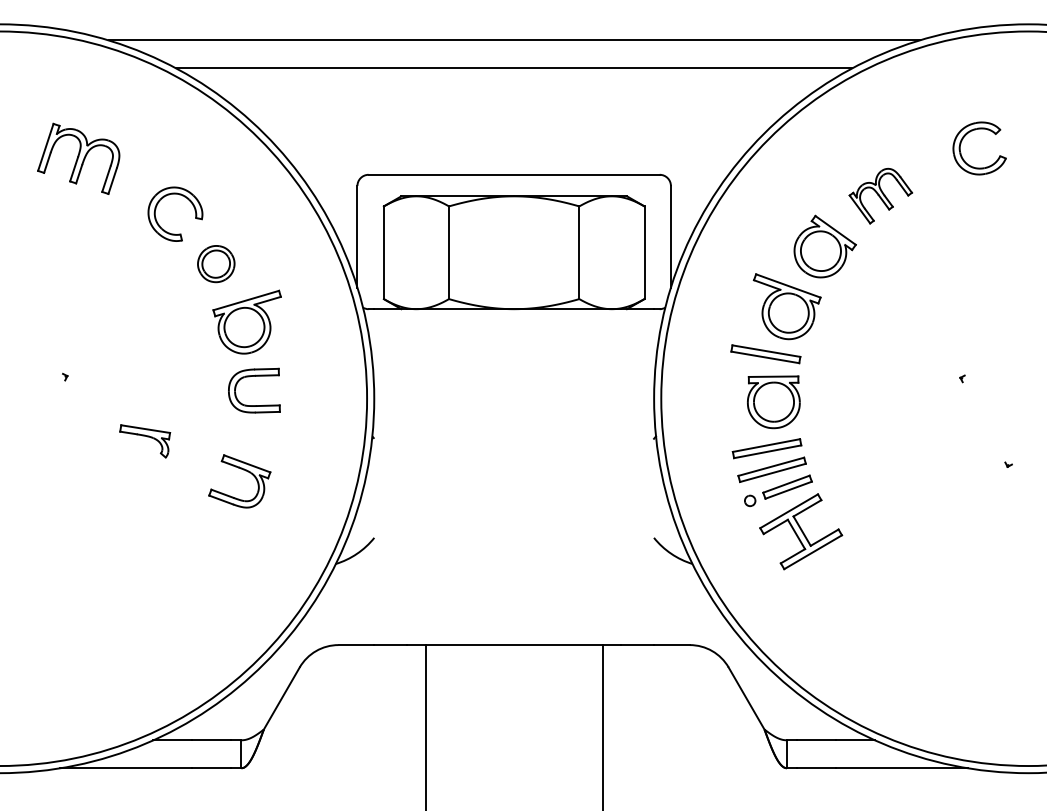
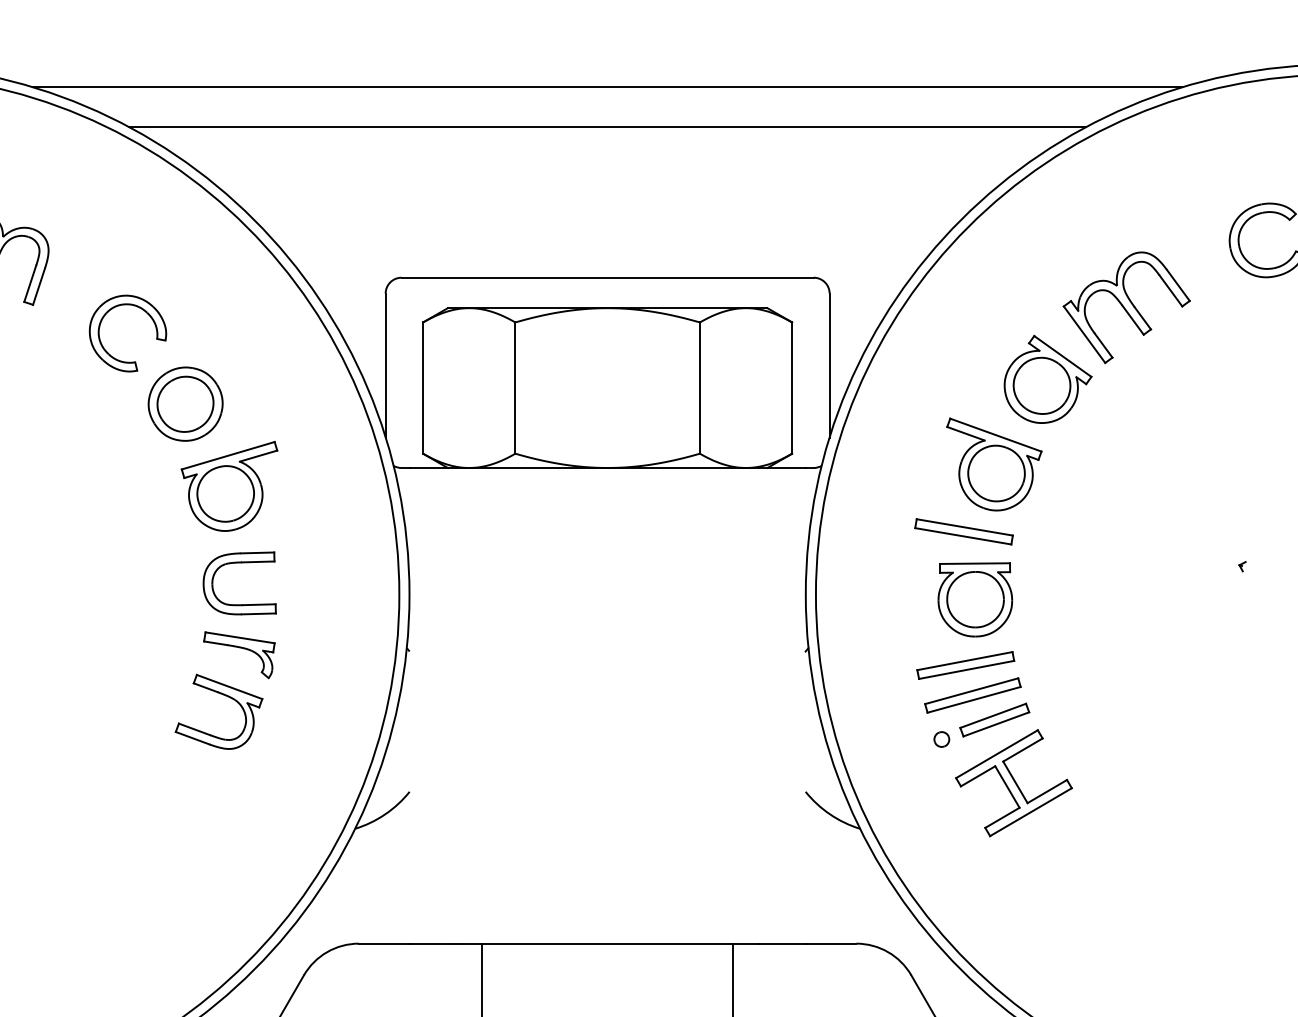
part: (880, 196) -> (1126, 308), size x1.43
part: (216, 263) -> (186, 403), size x1.43
part: (145, 441) -> (239, 655), moved

